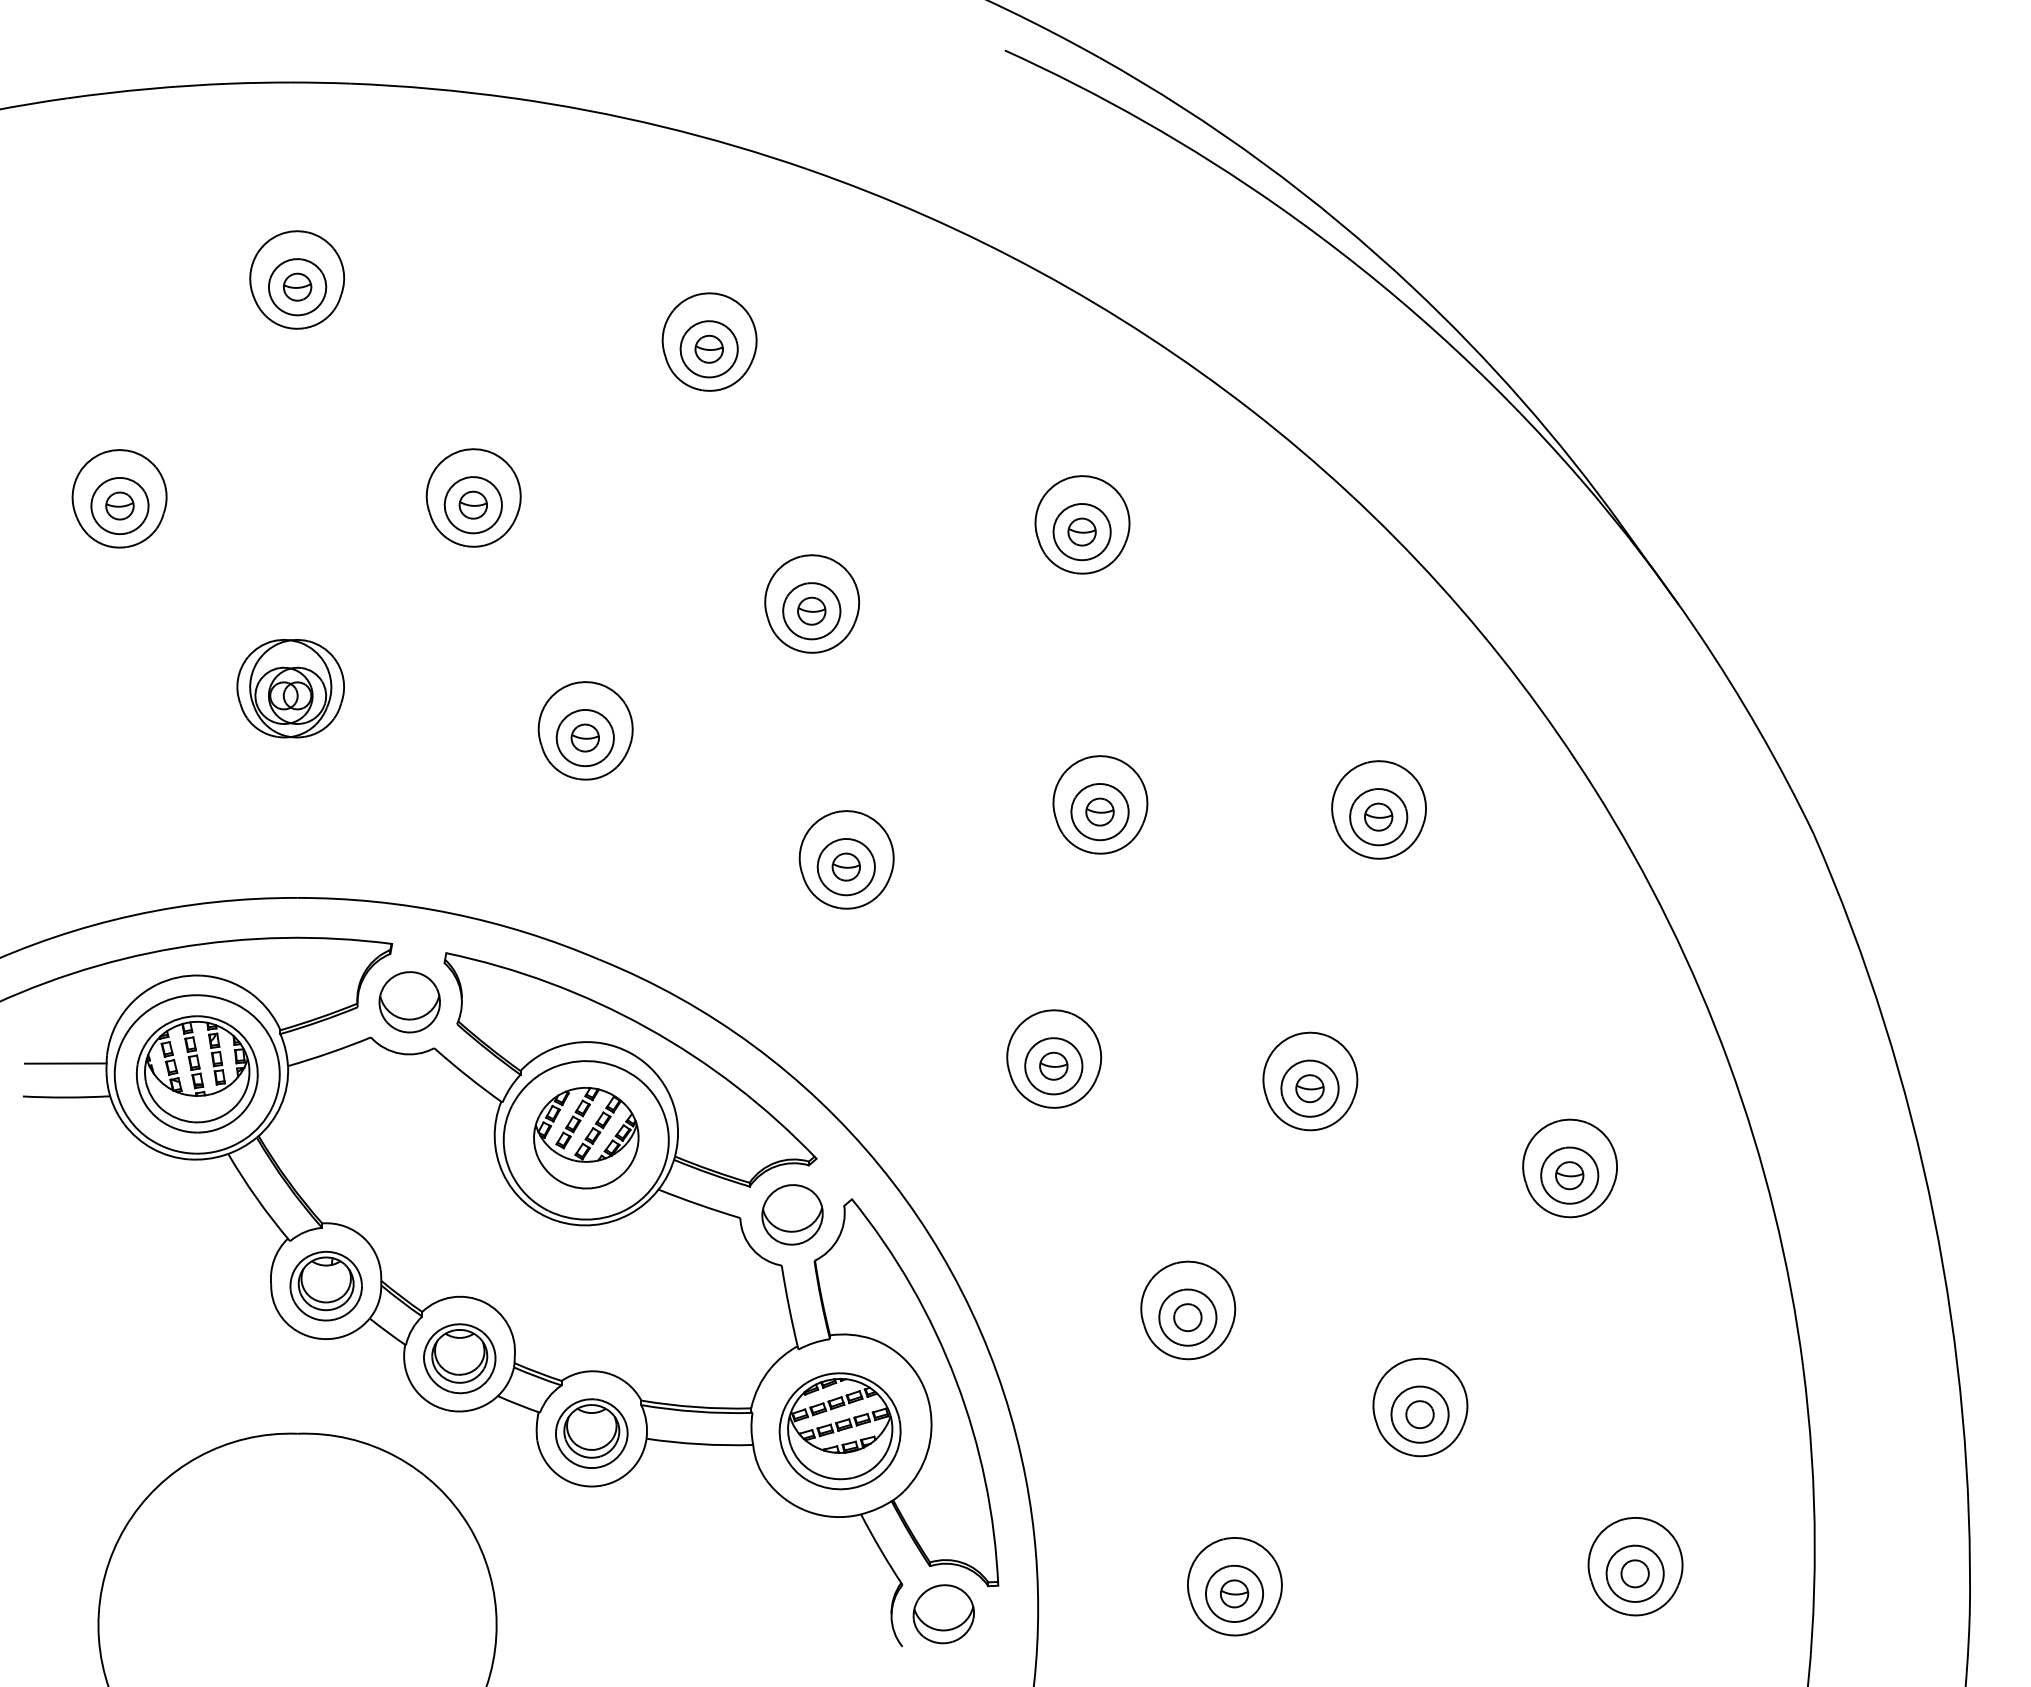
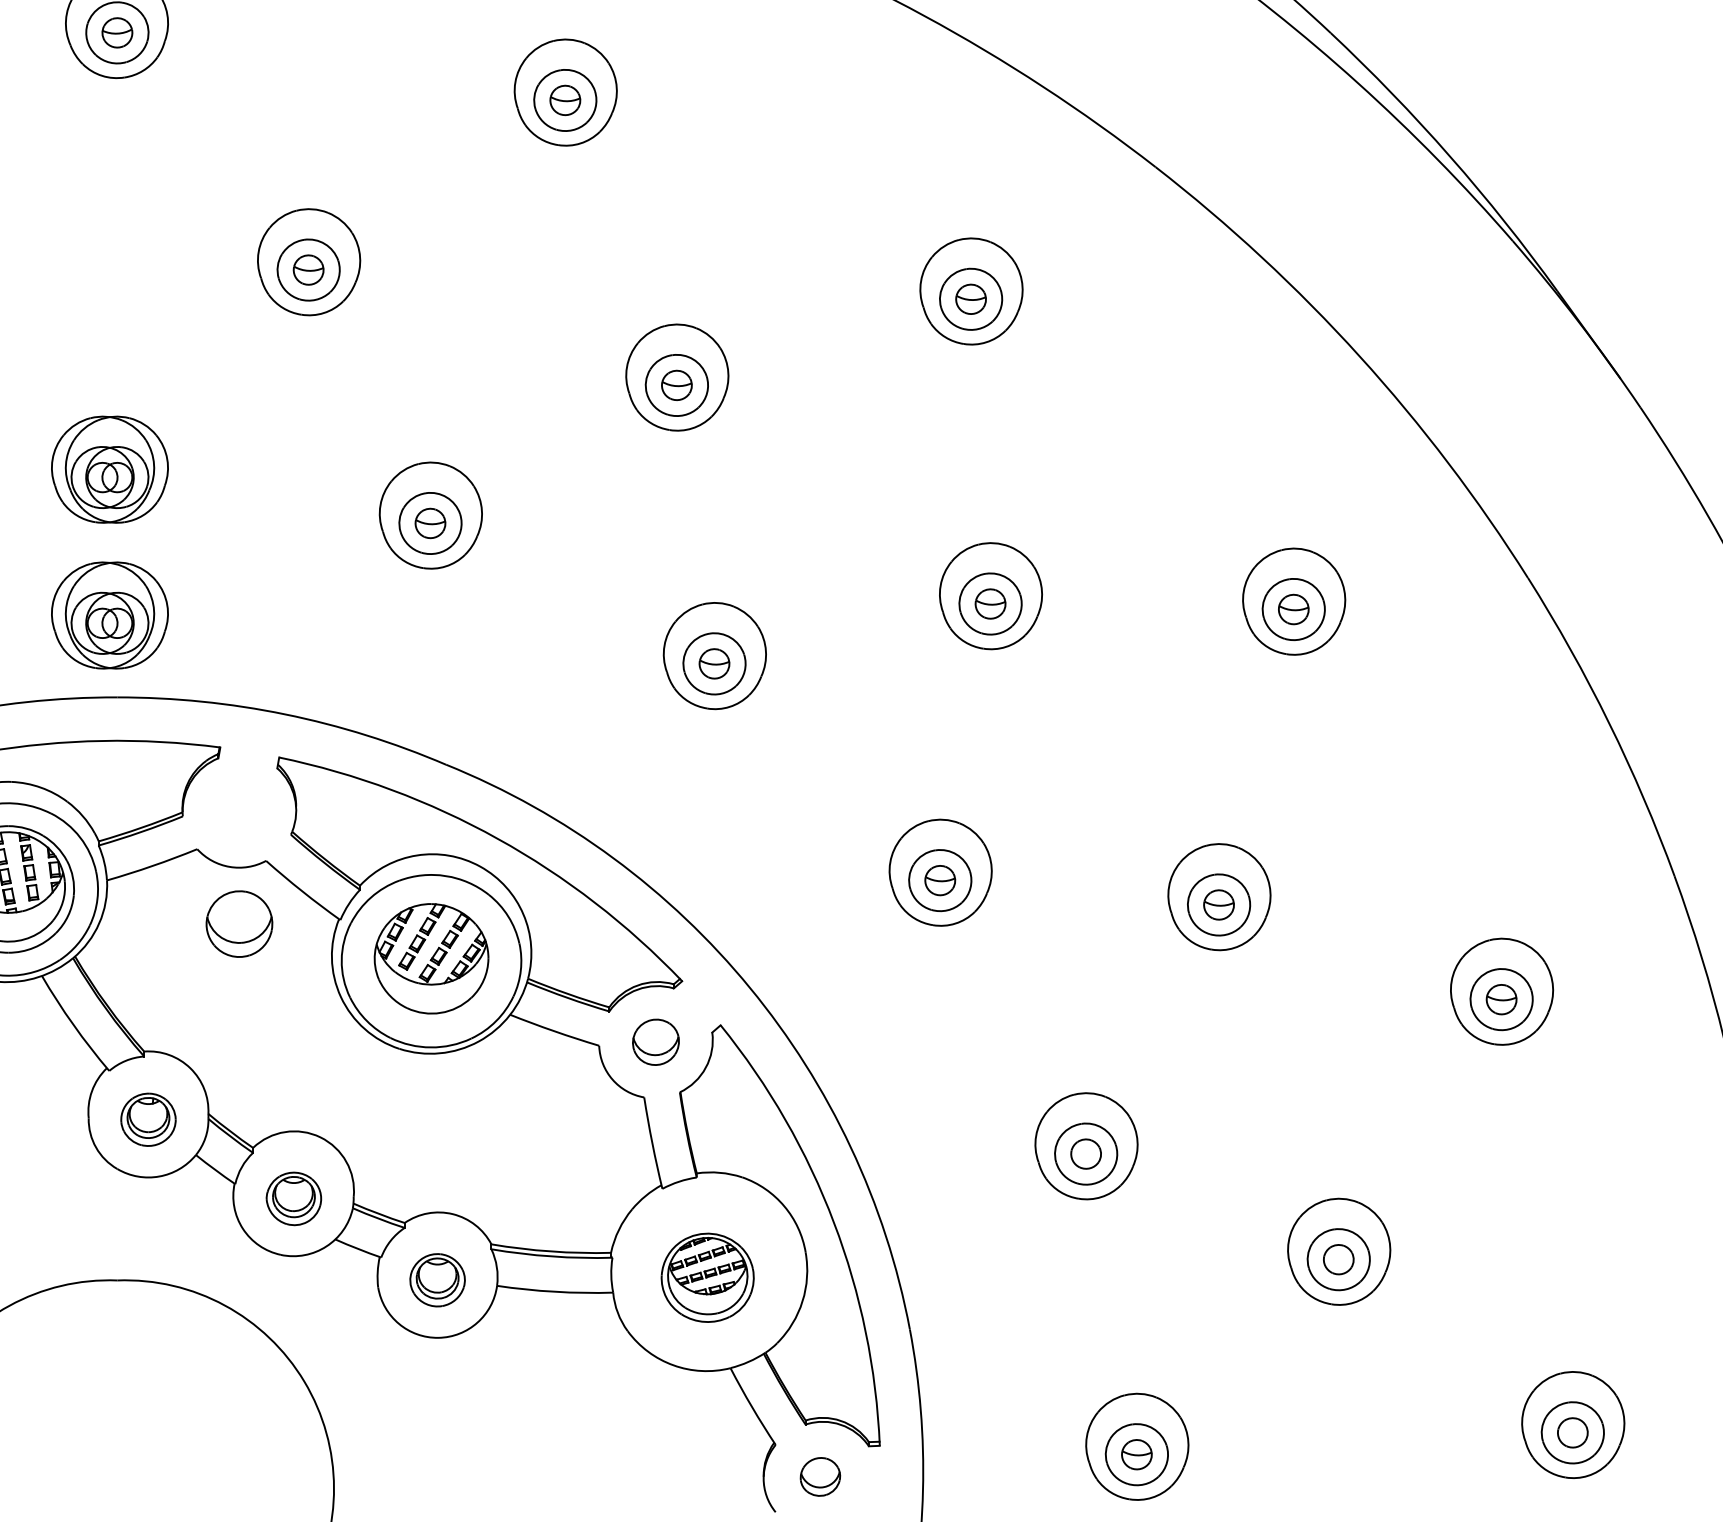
part: (290, 822) -> (109, 615), added
part: (409, 1002) -> (239, 924), moved
part: (792, 1214) -> (655, 1041), size x0.7
part: (325, 1285) -> (147, 1119), size x0.7
part: (459, 1358) -> (293, 1198), size x0.7
part: (839, 1431) -> (707, 1277), size x0.7
part: (591, 1433) -> (437, 1280), size x0.7
part: (943, 1614) -> (820, 1477), size x0.6

